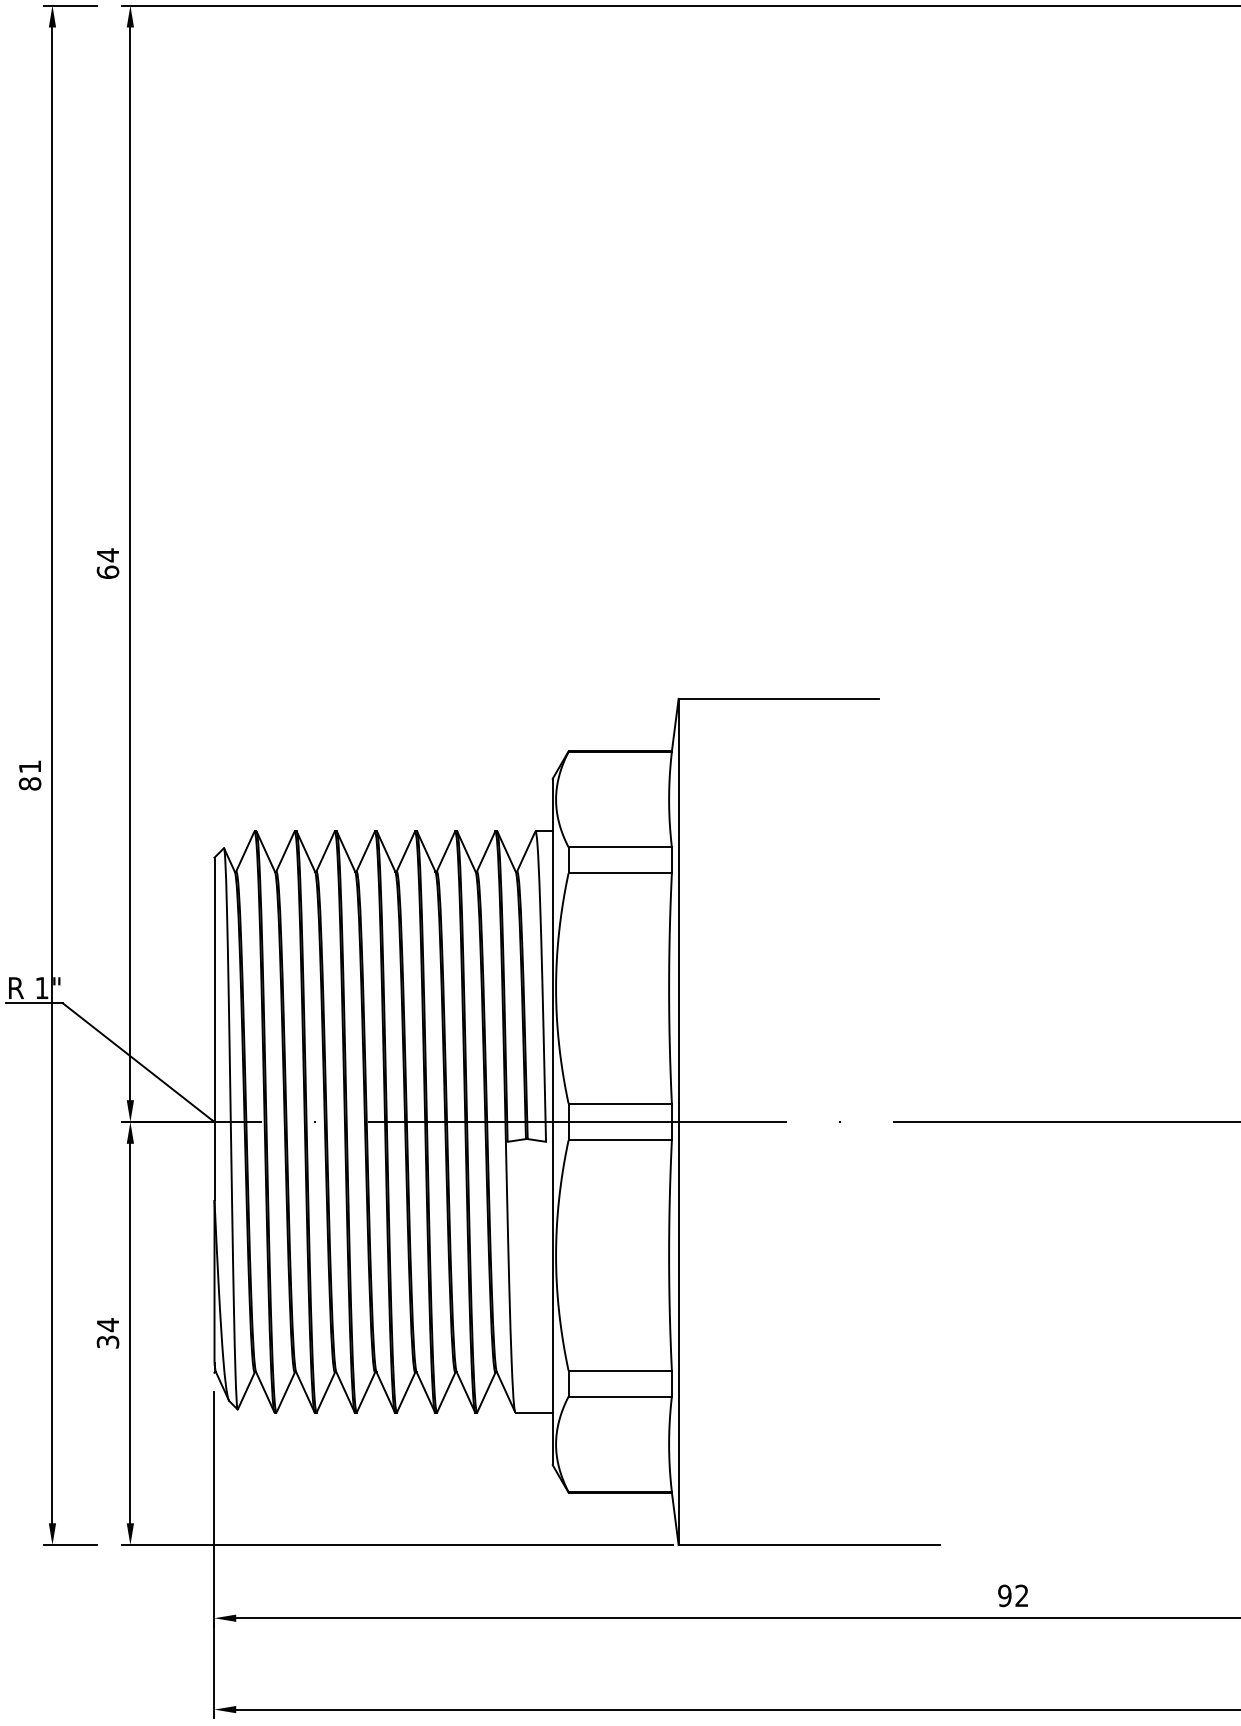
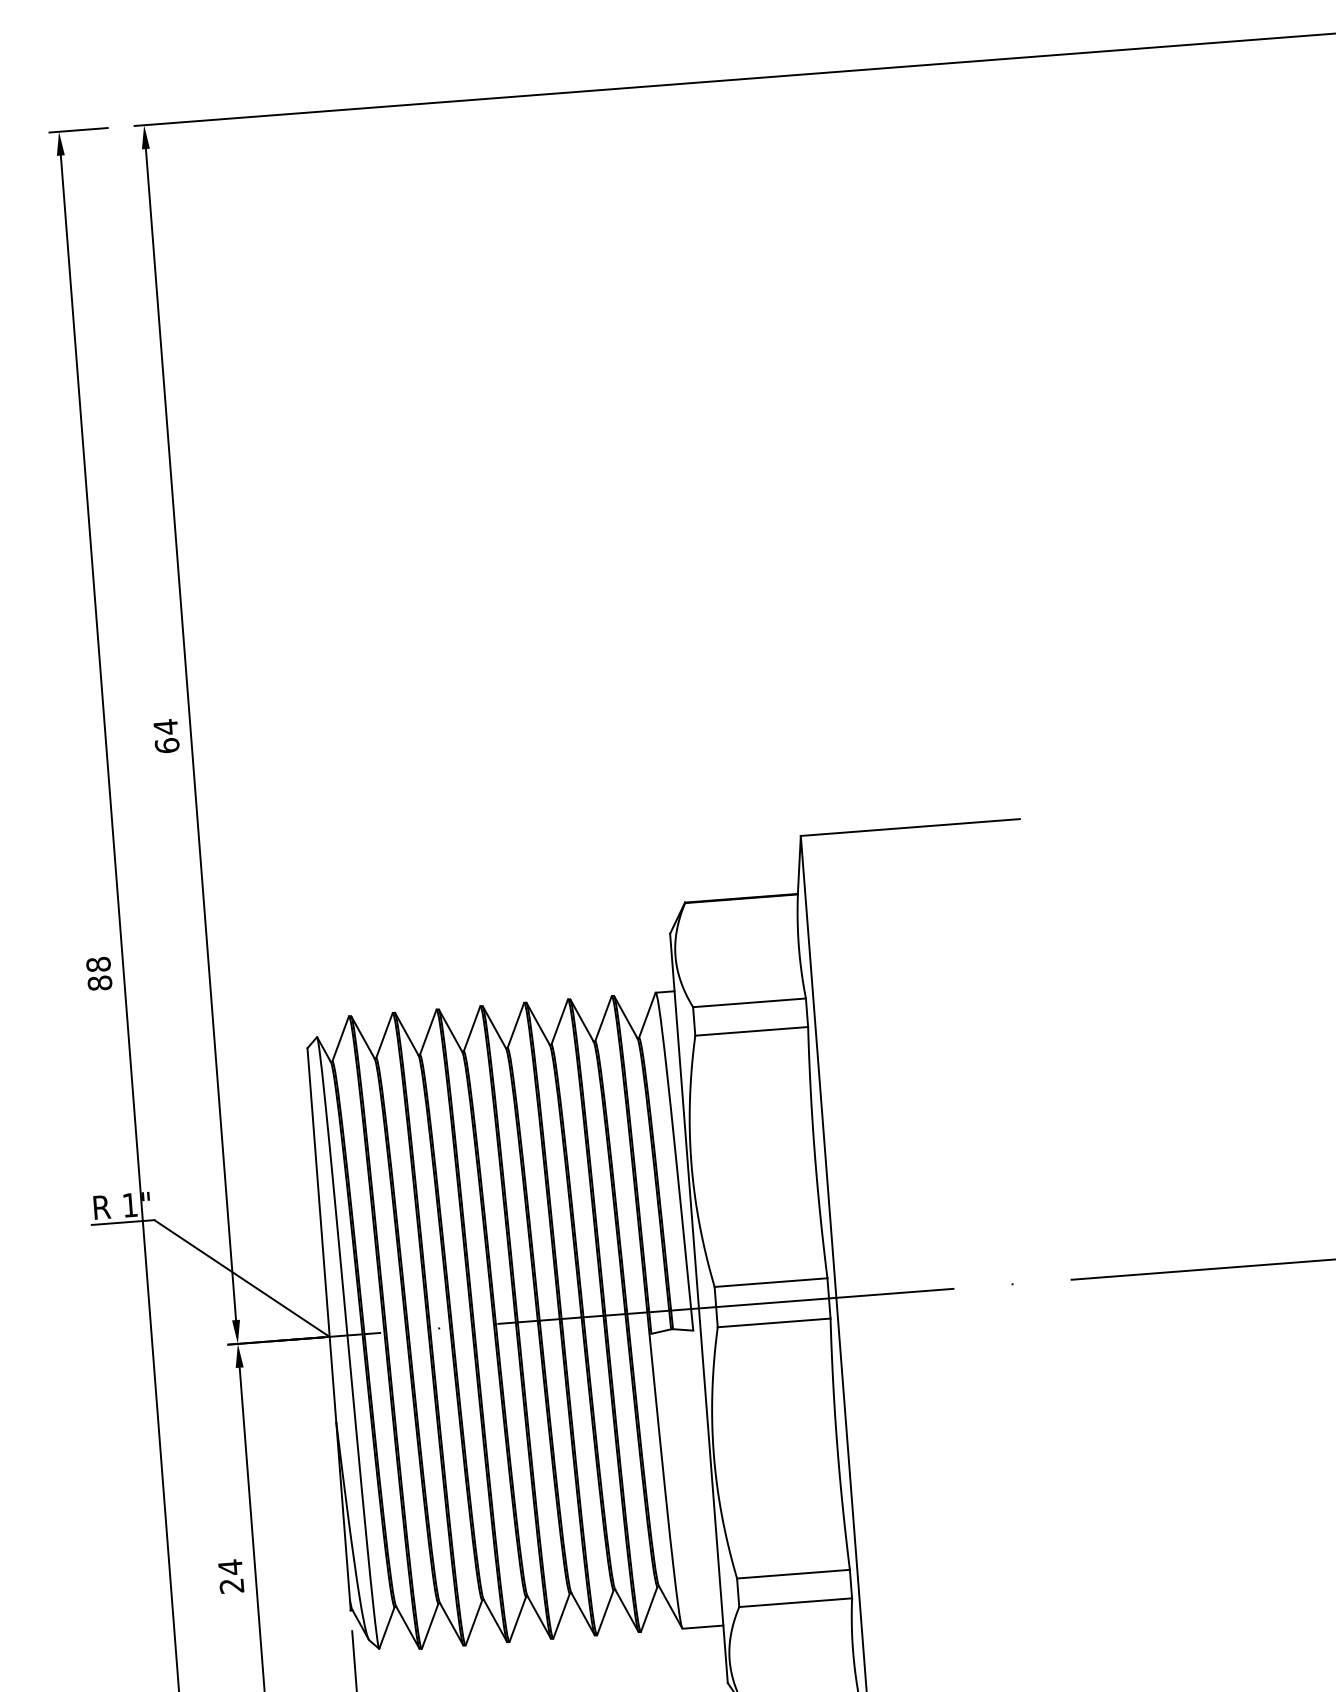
text: (29, 766) -> (97, 964), 81 -> 88
text: (108, 1341) -> (232, 1585), 34 -> 24

